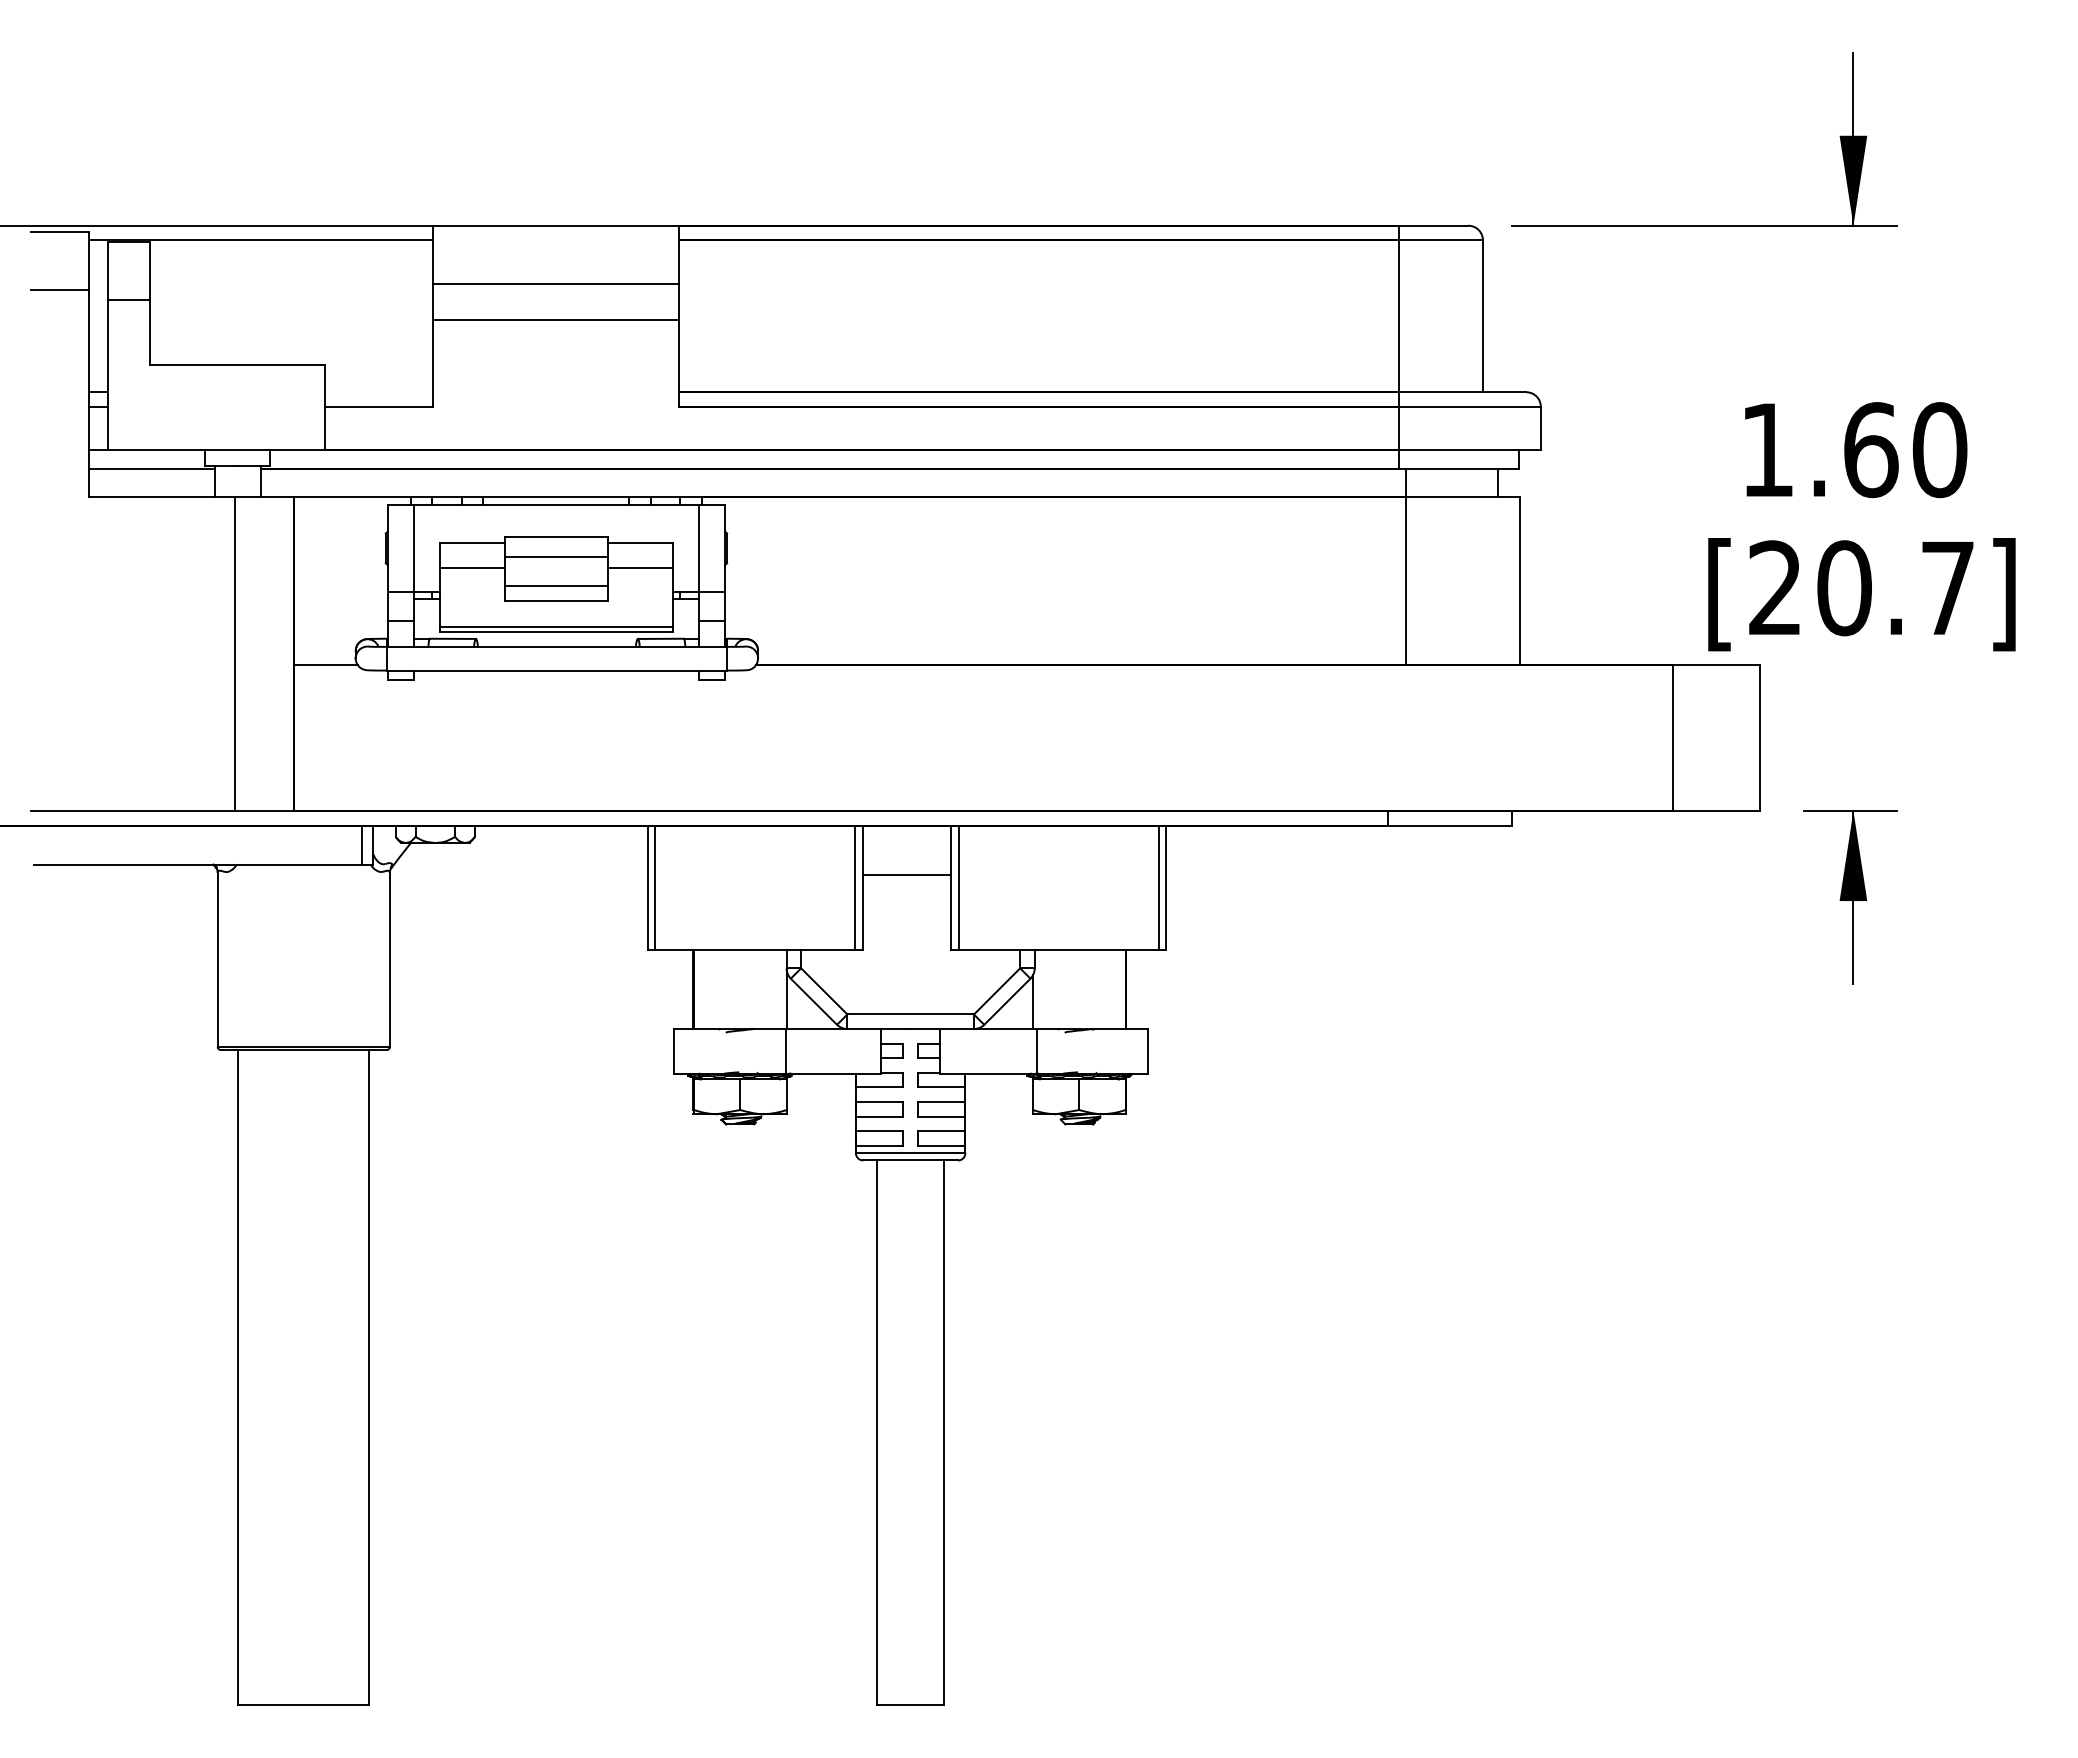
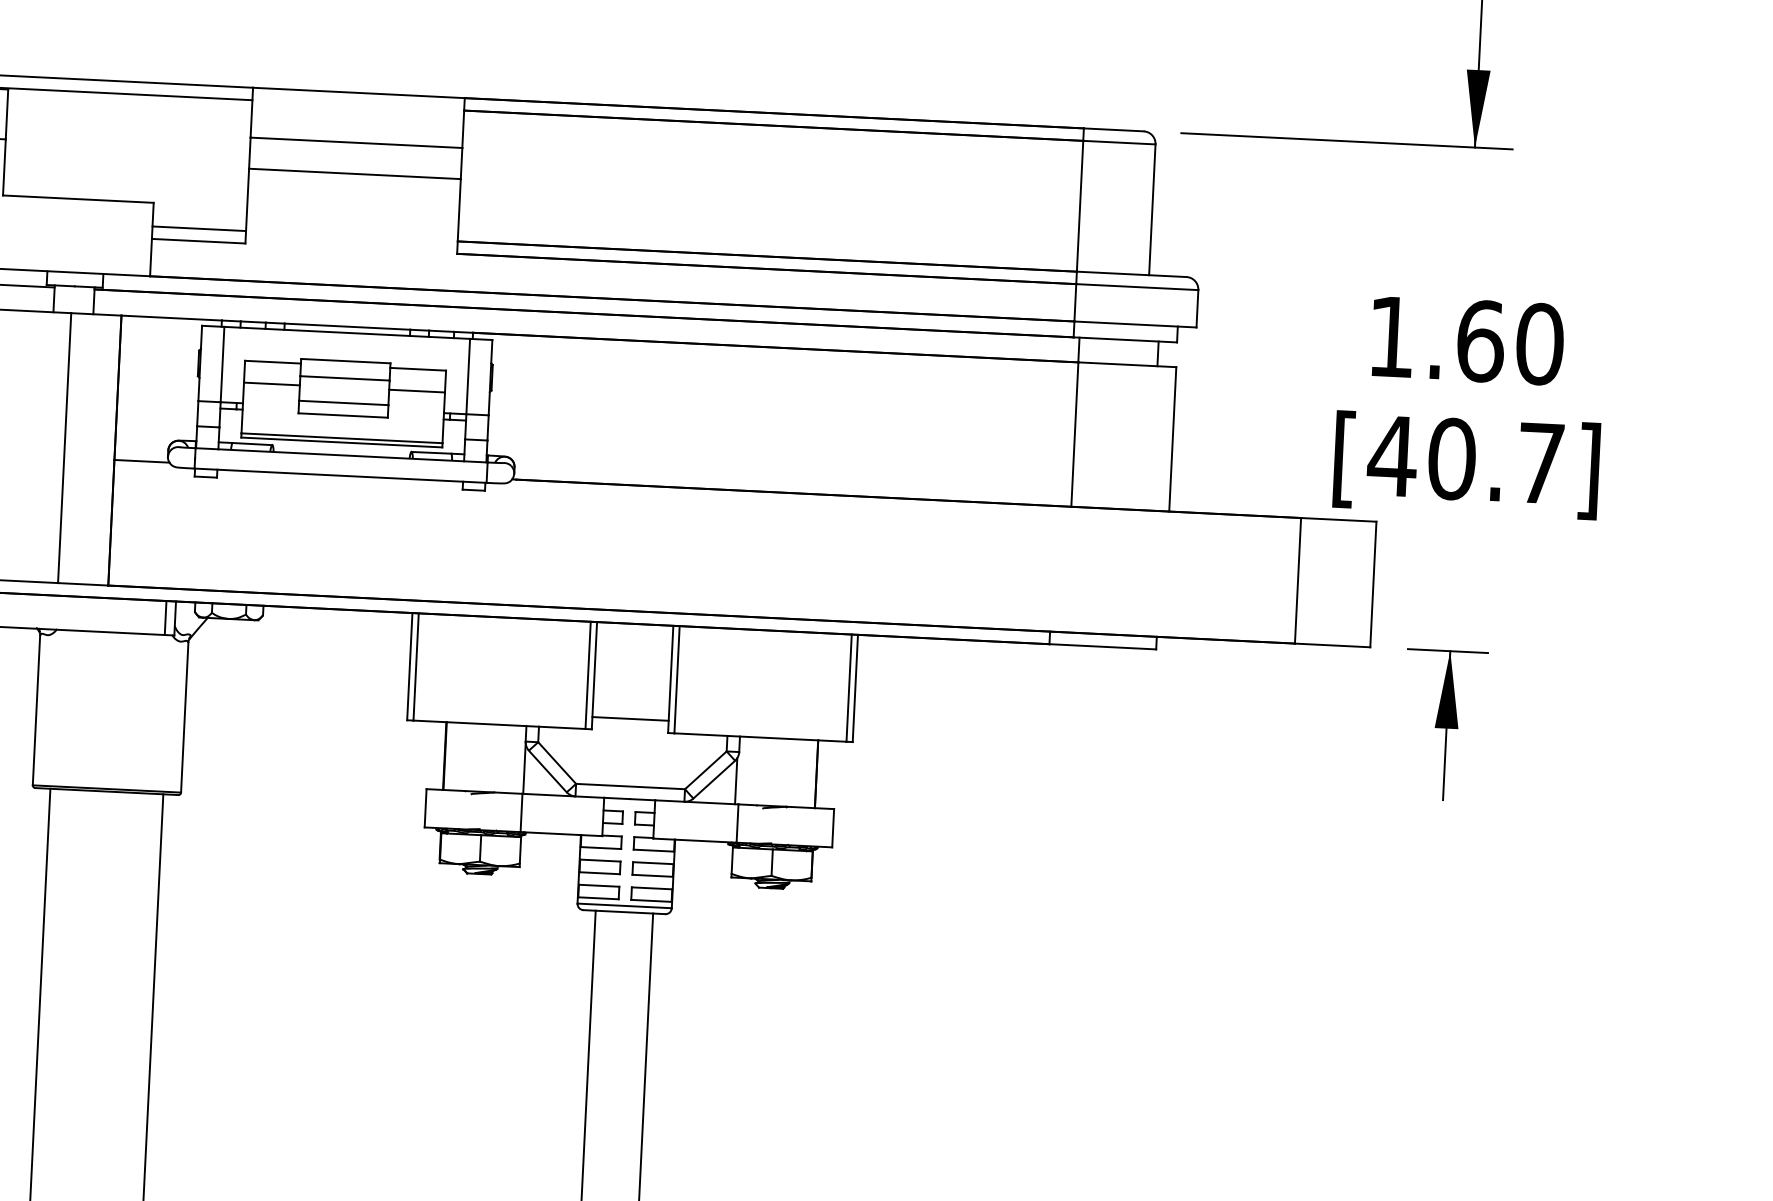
line: (378, 392) -> (198, 228), added
text: (1775, 587) -> (1392, 455), [20.7] -> [40.7]
line: (906, 875) -> (630, 719), moved

